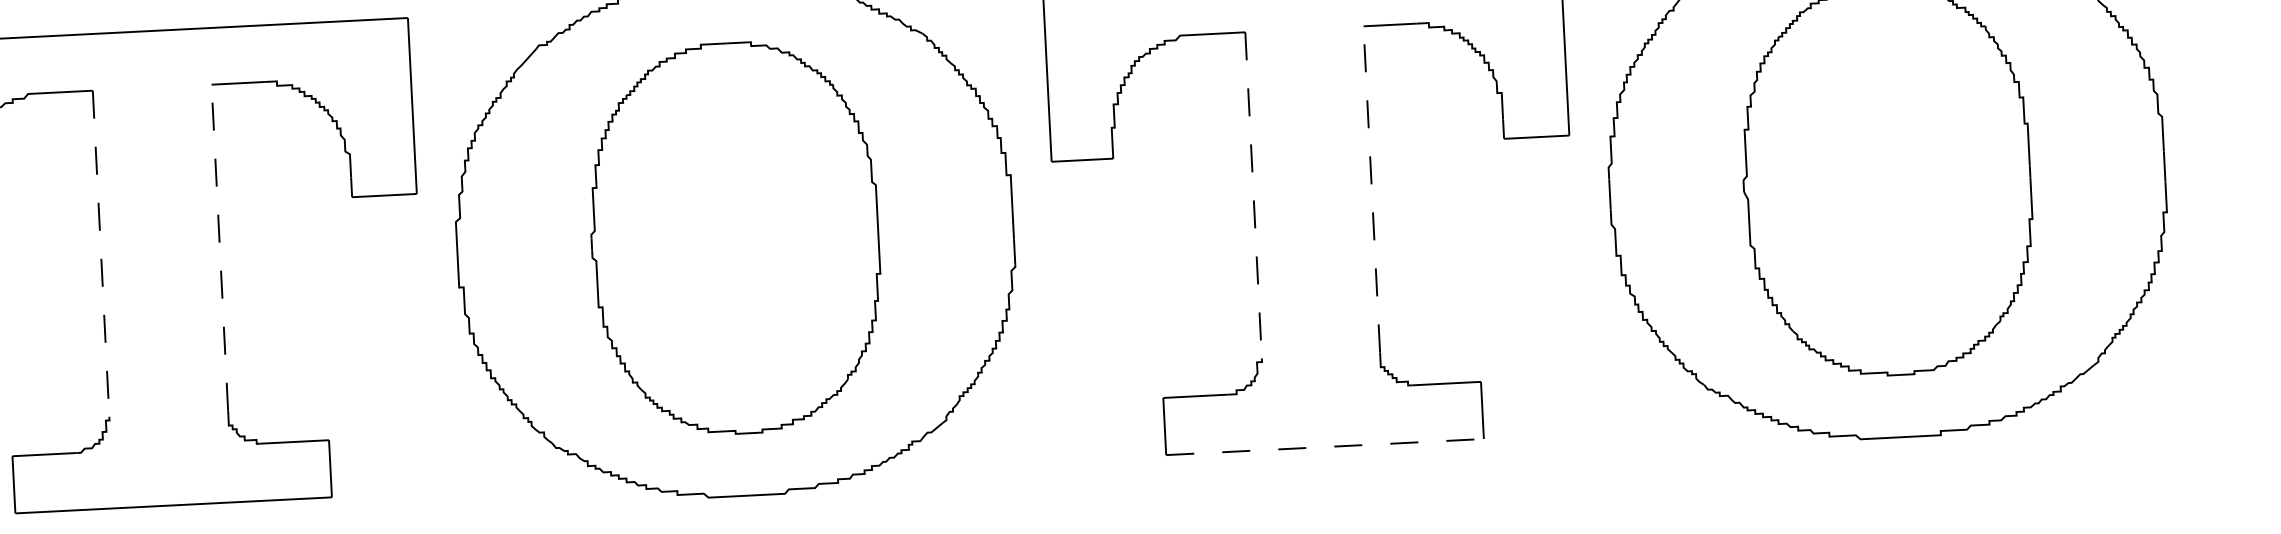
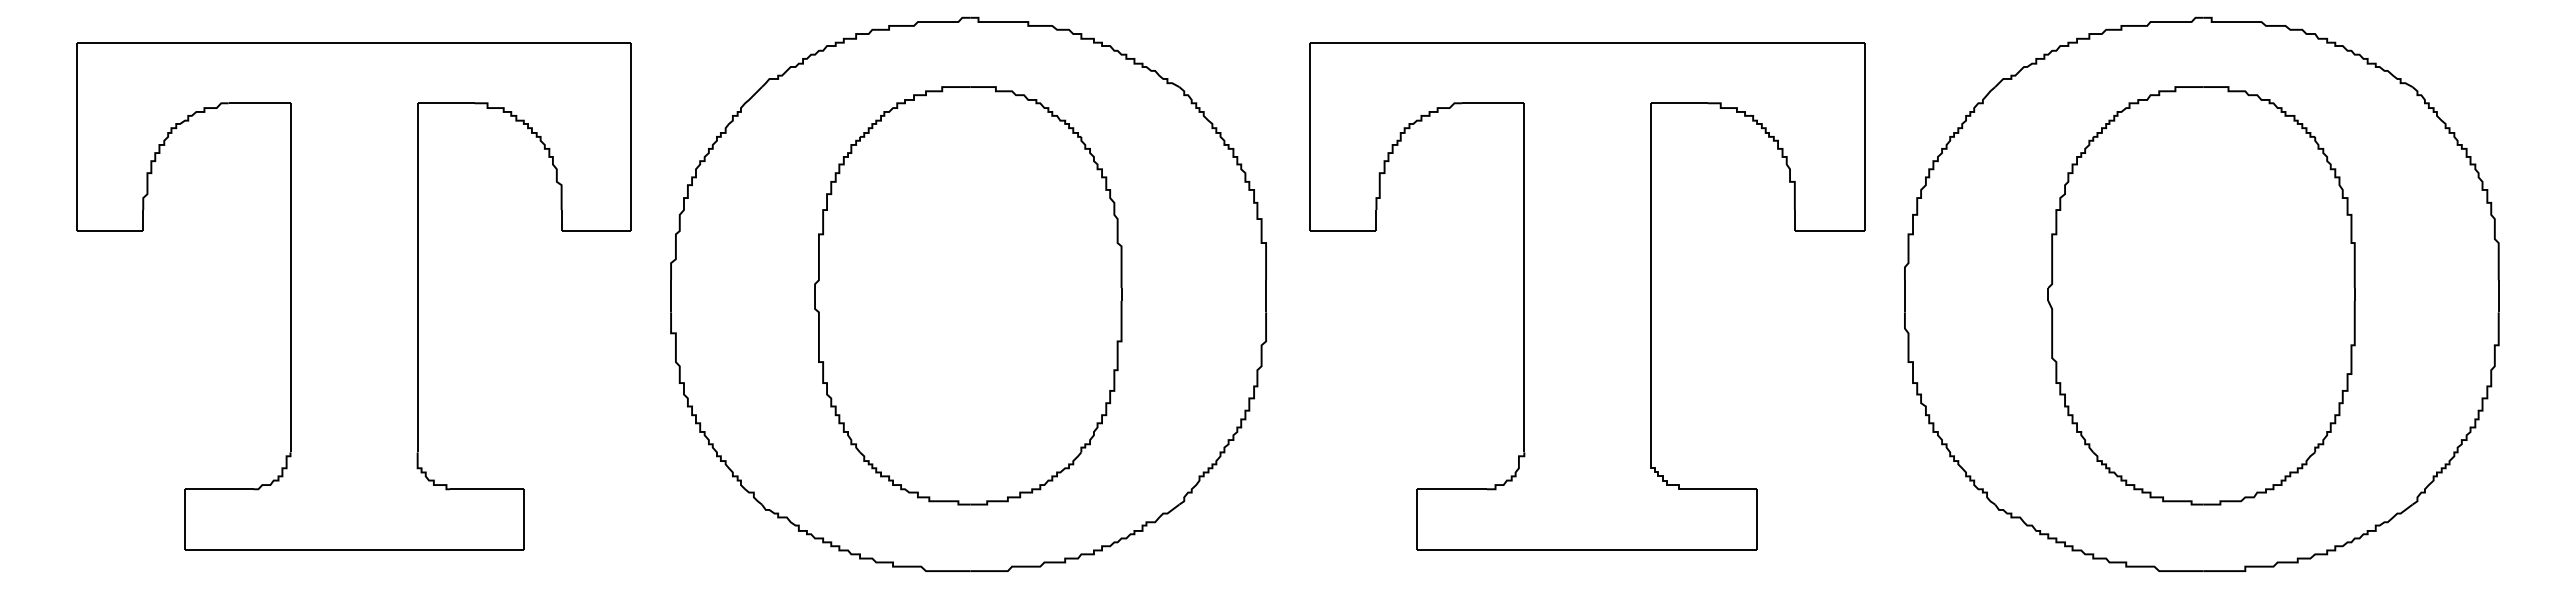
line: (1371, 189) -> (1650, 277), dashed -> solid
line: (1253, 195) -> (1524, 277), dashed -> solid
line: (219, 247) -> (417, 277), dashed -> solid
line: (101, 253) -> (290, 277), dashed -> solid
line: (1325, 447) -> (1587, 550), dashed -> solid

